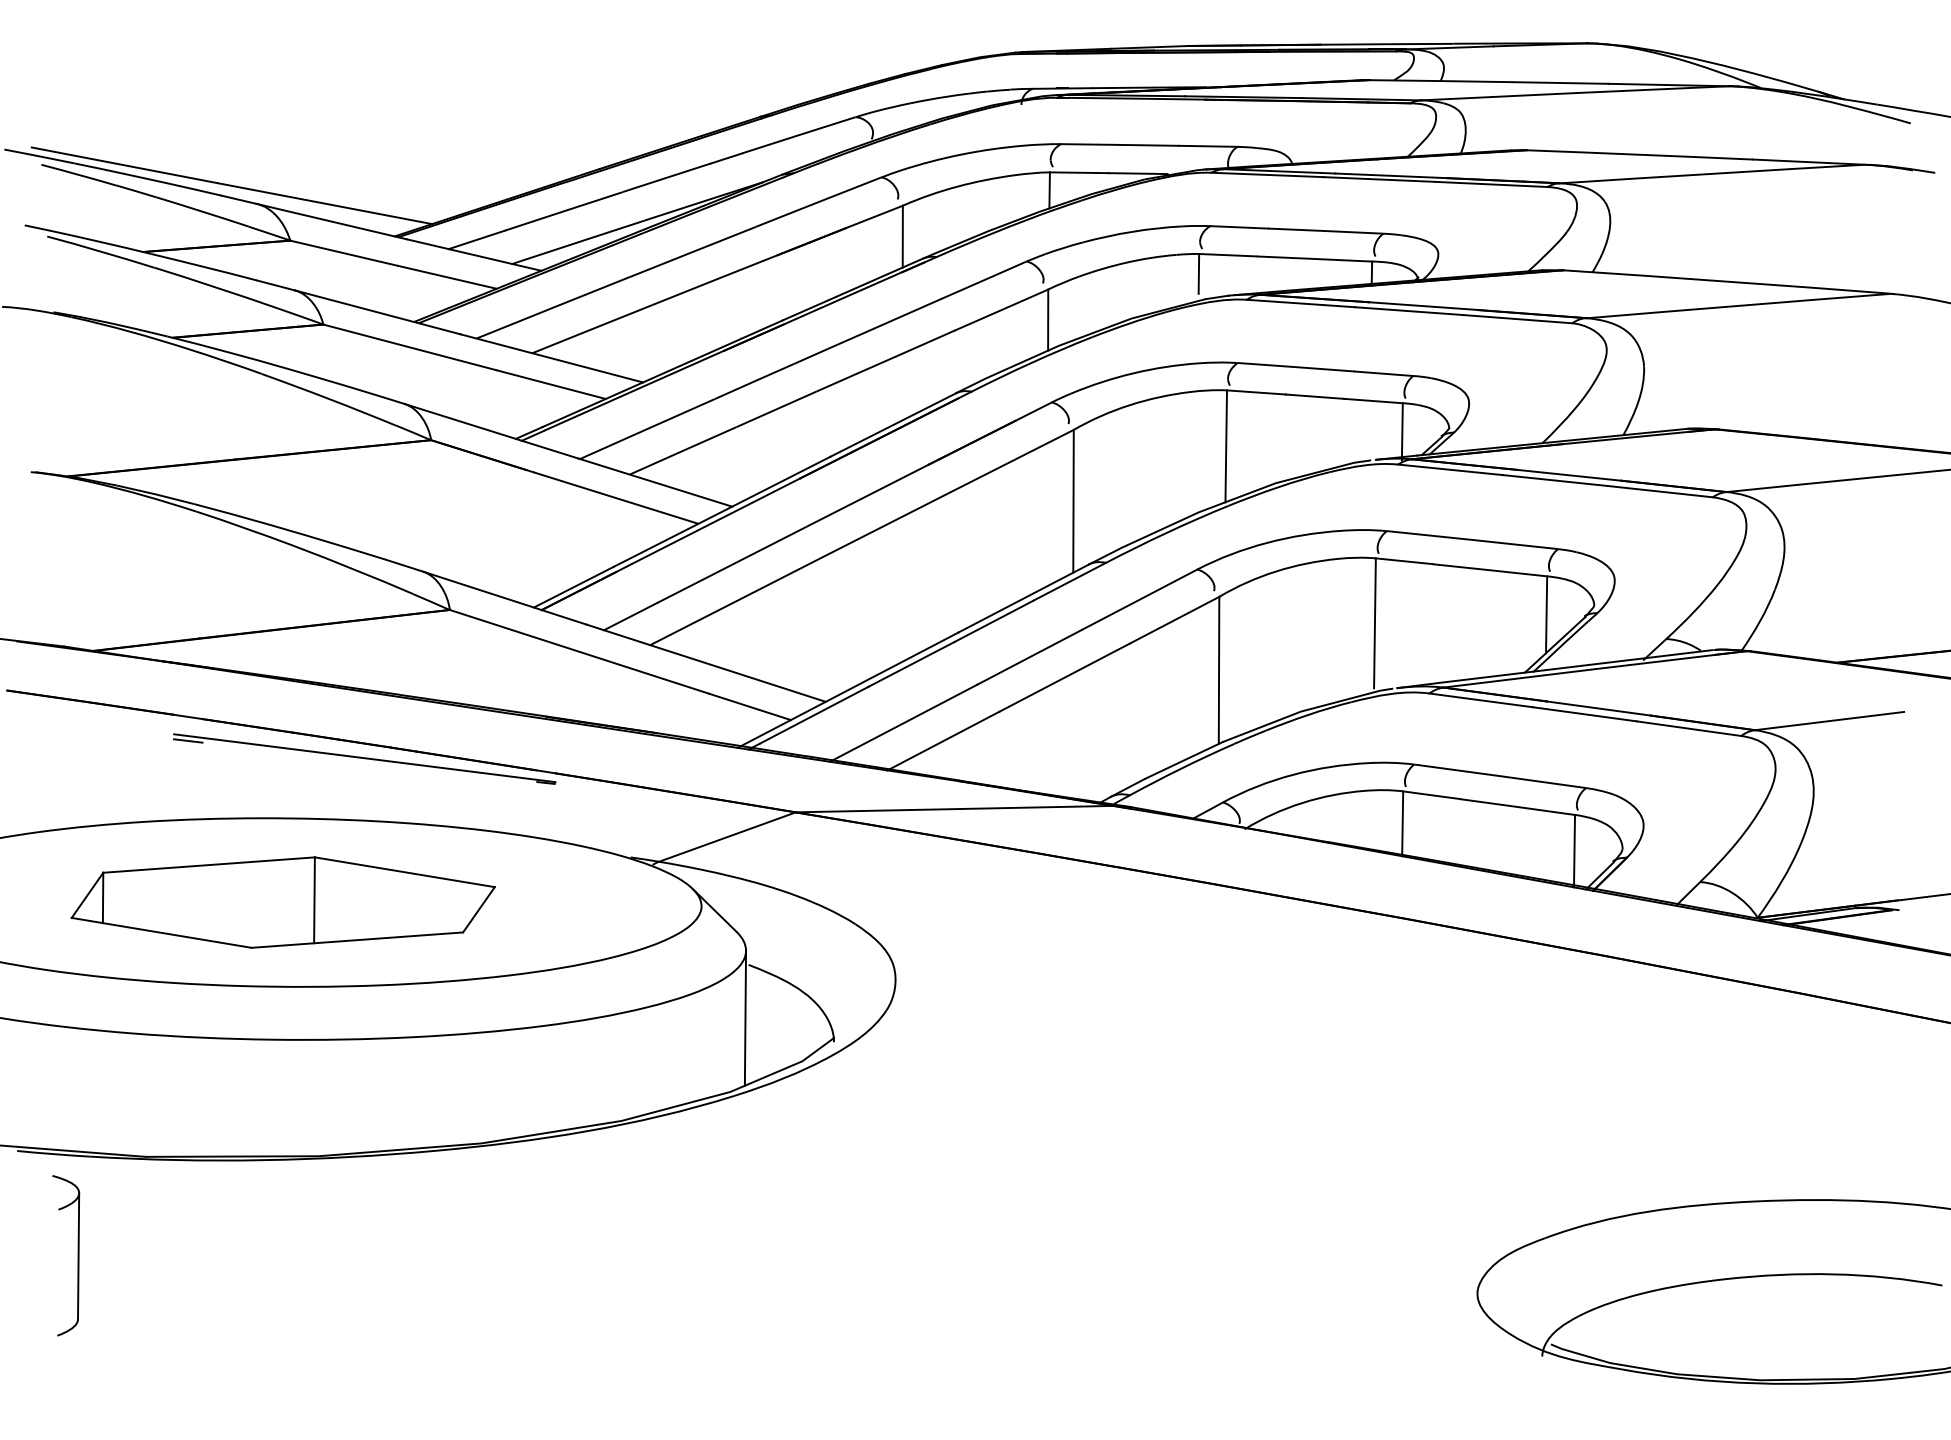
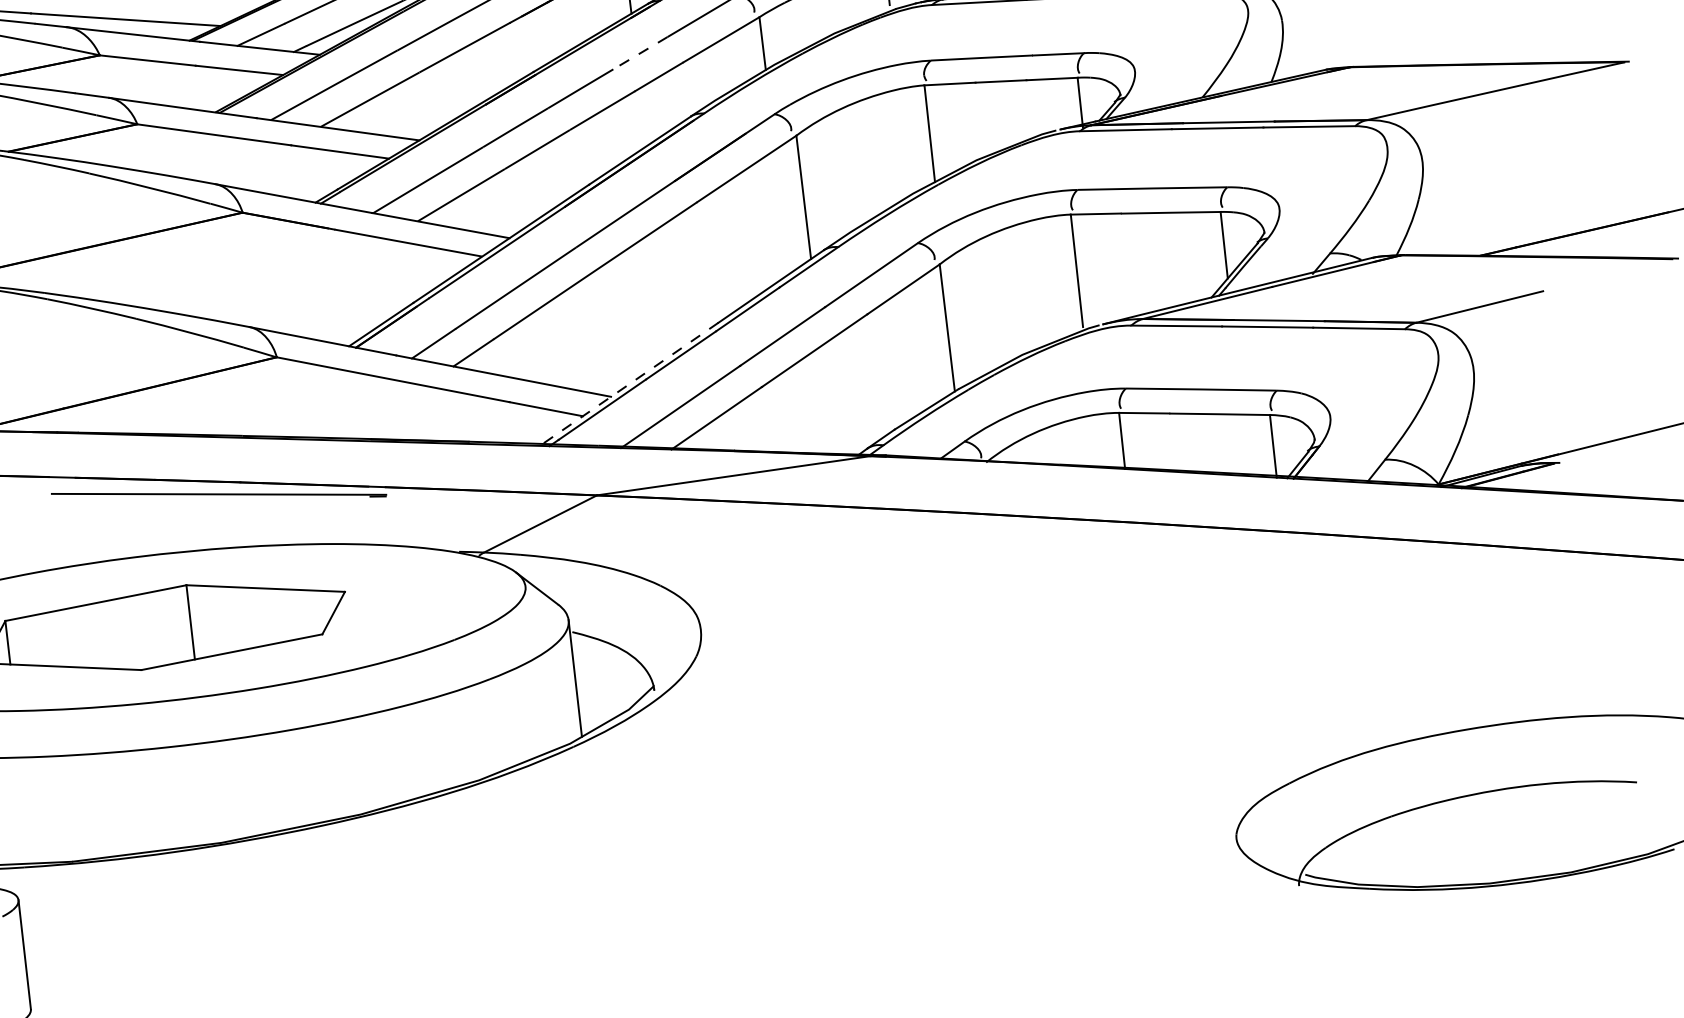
line: (906, 314) -> (639, 53), solid -> dashed
line: (848, 690) -> (629, 384), solid -> dashed
line: (188, 740) -> (64, 497), removed

